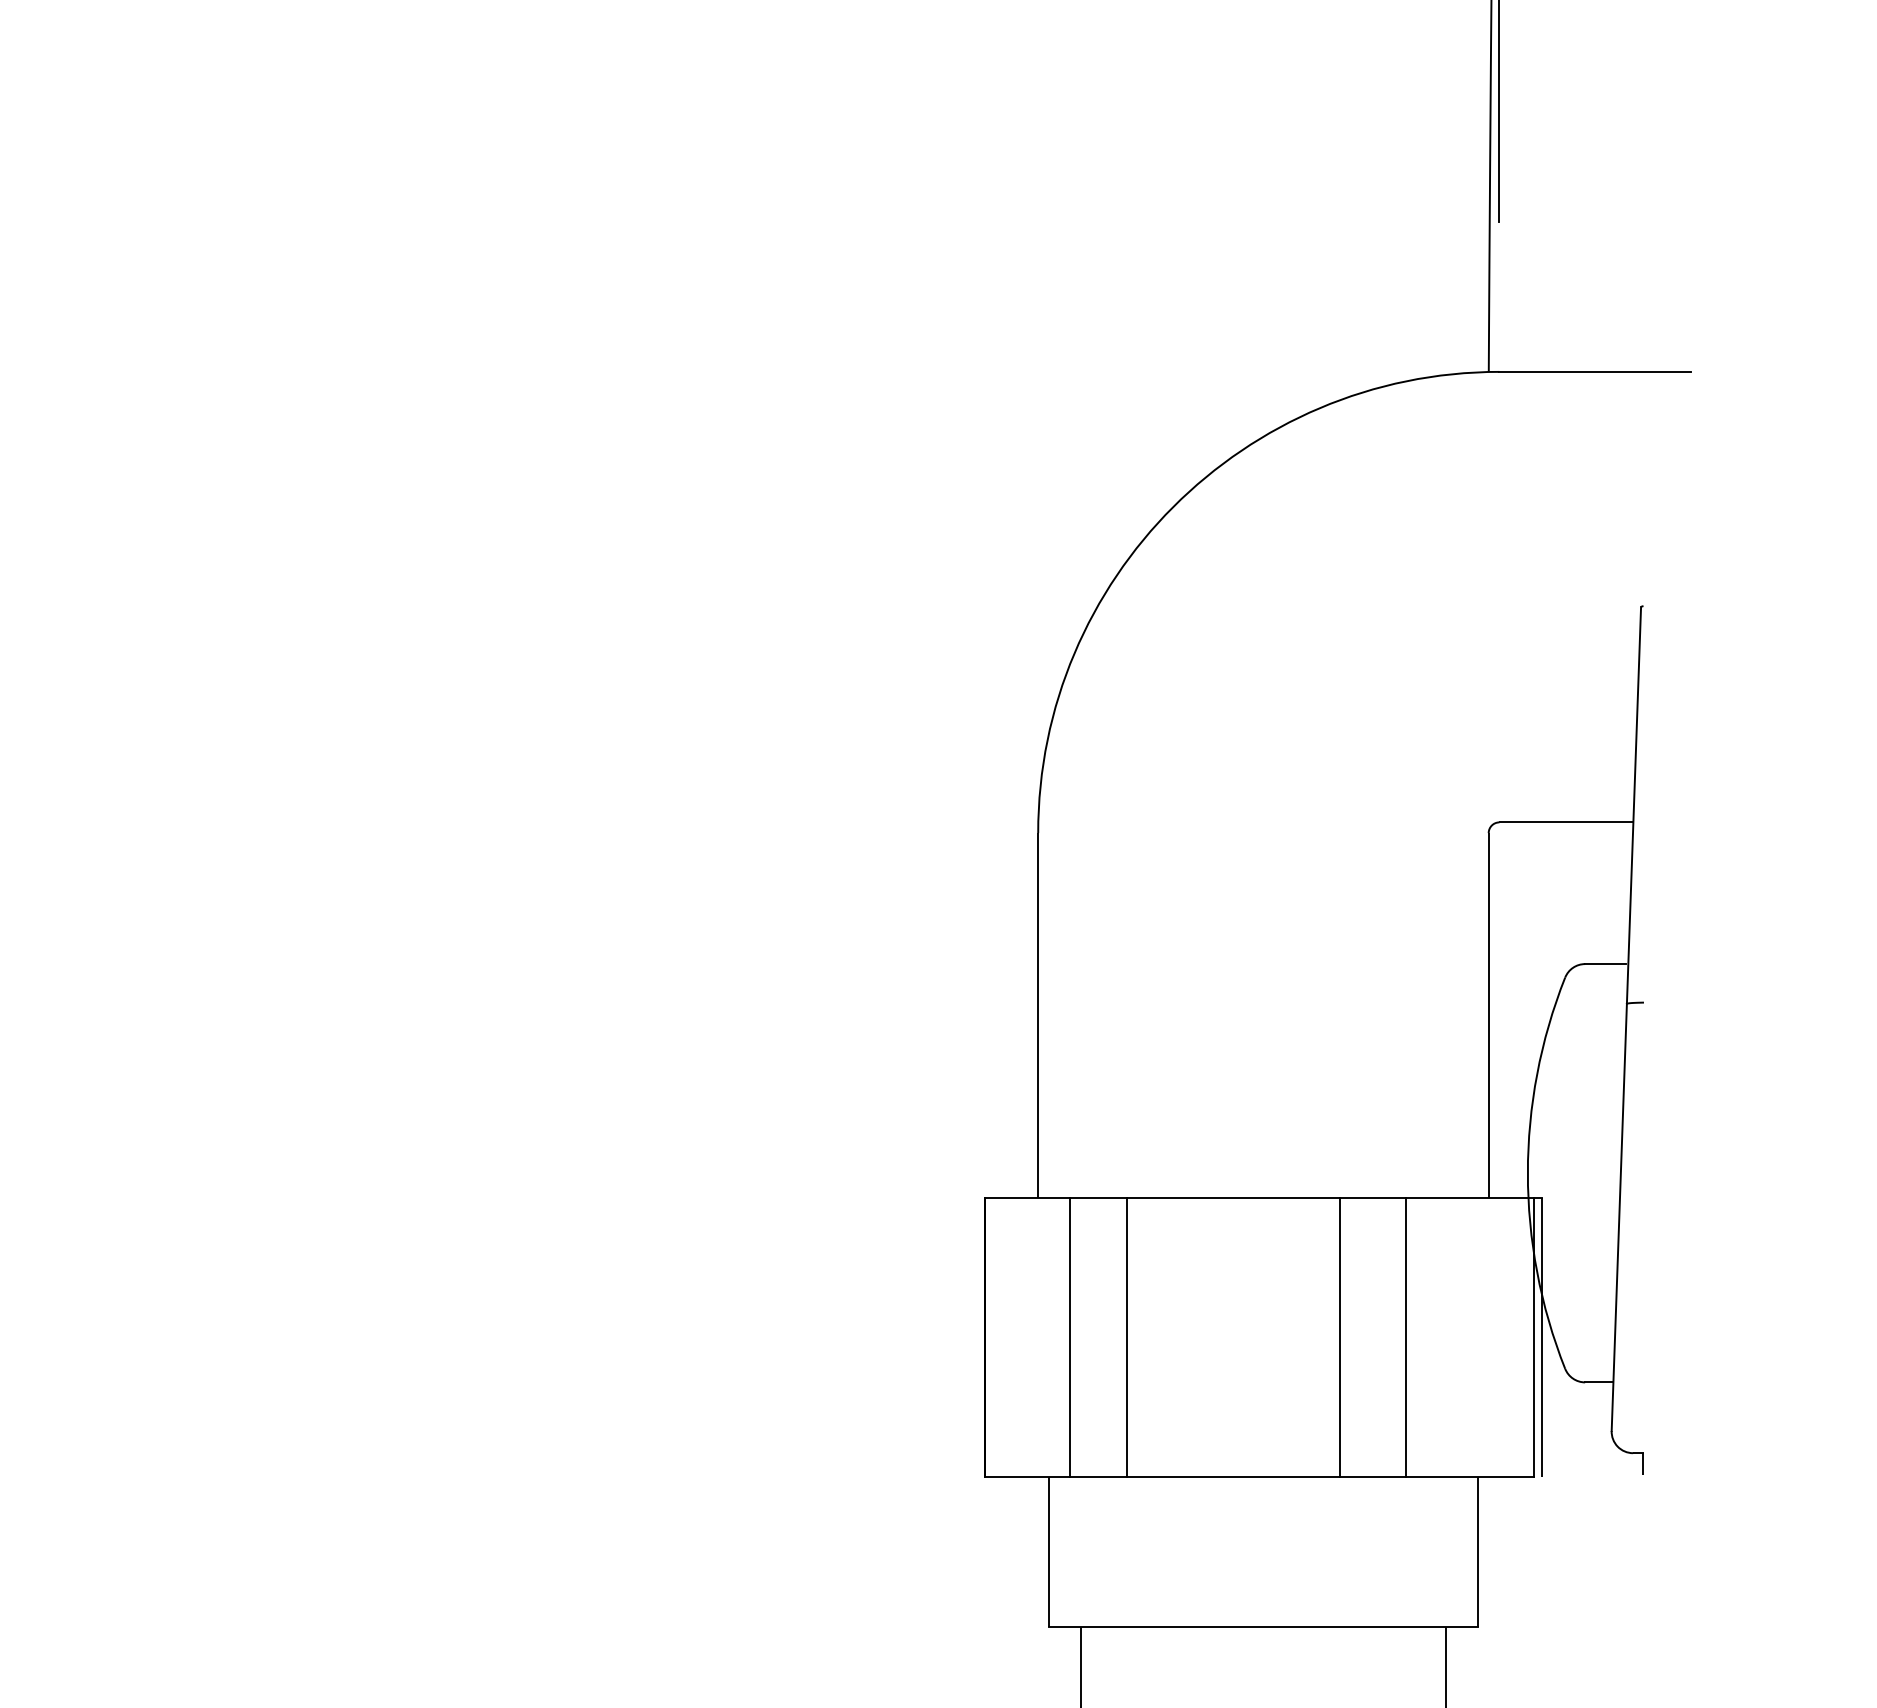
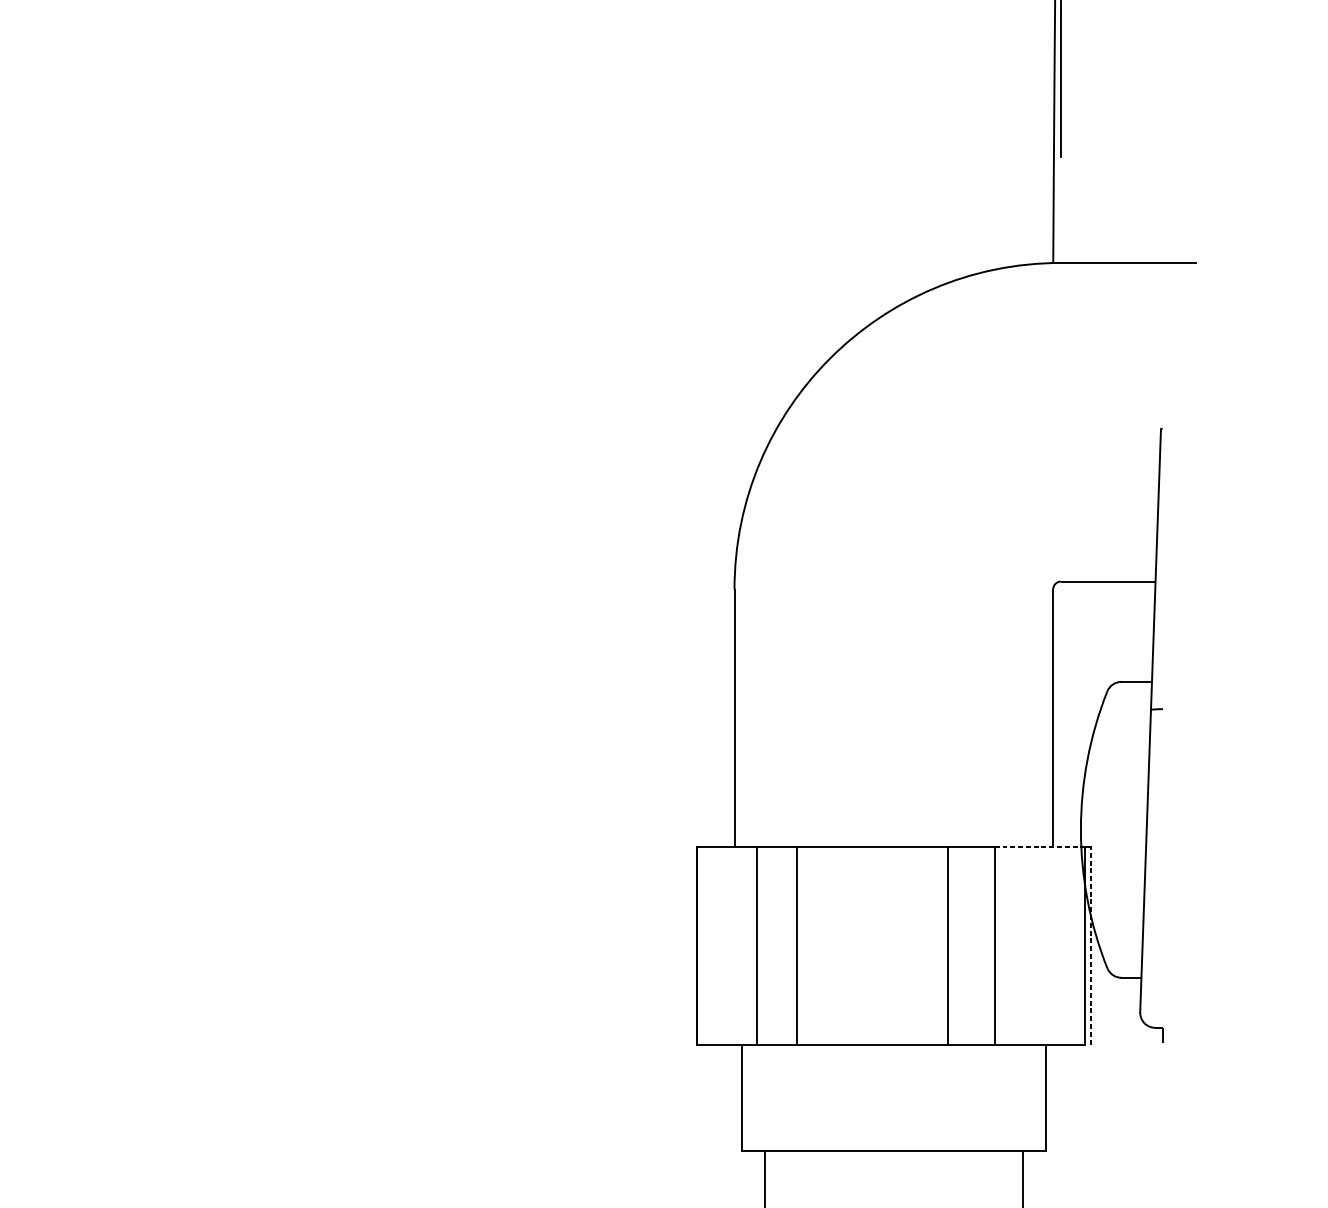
line: (1470, 1197) -> (1040, 846), solid -> dashed
line: (1542, 1336) -> (1091, 945), solid -> dashed

